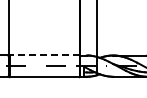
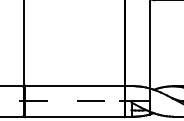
line: (44, 55) -> (74, 86), dashed -> solid

